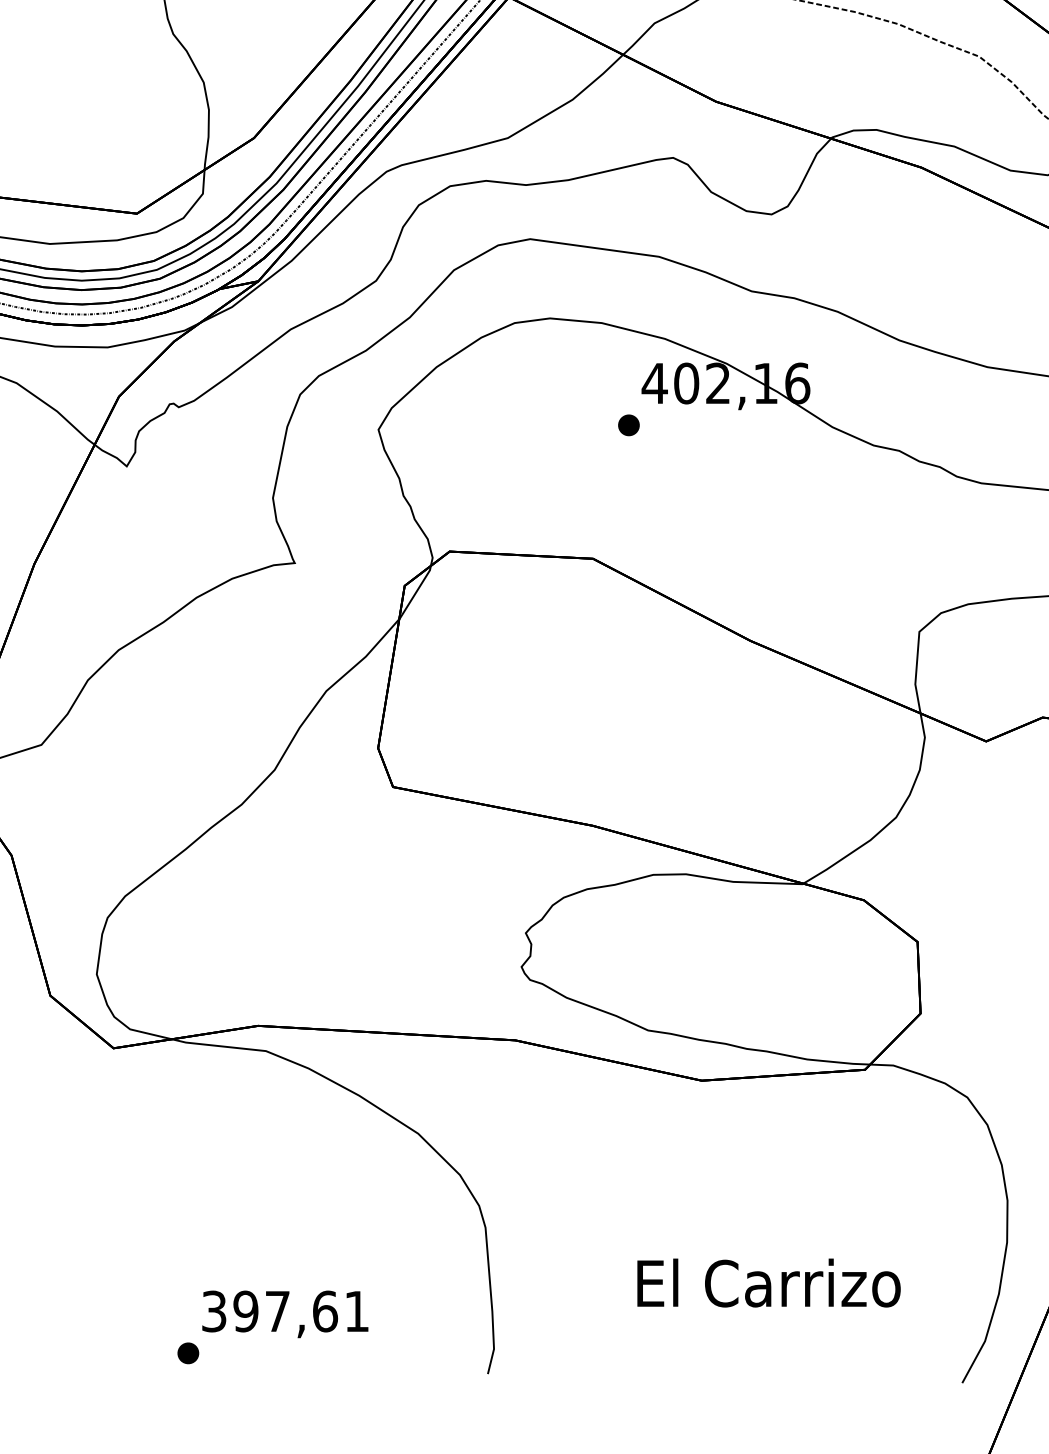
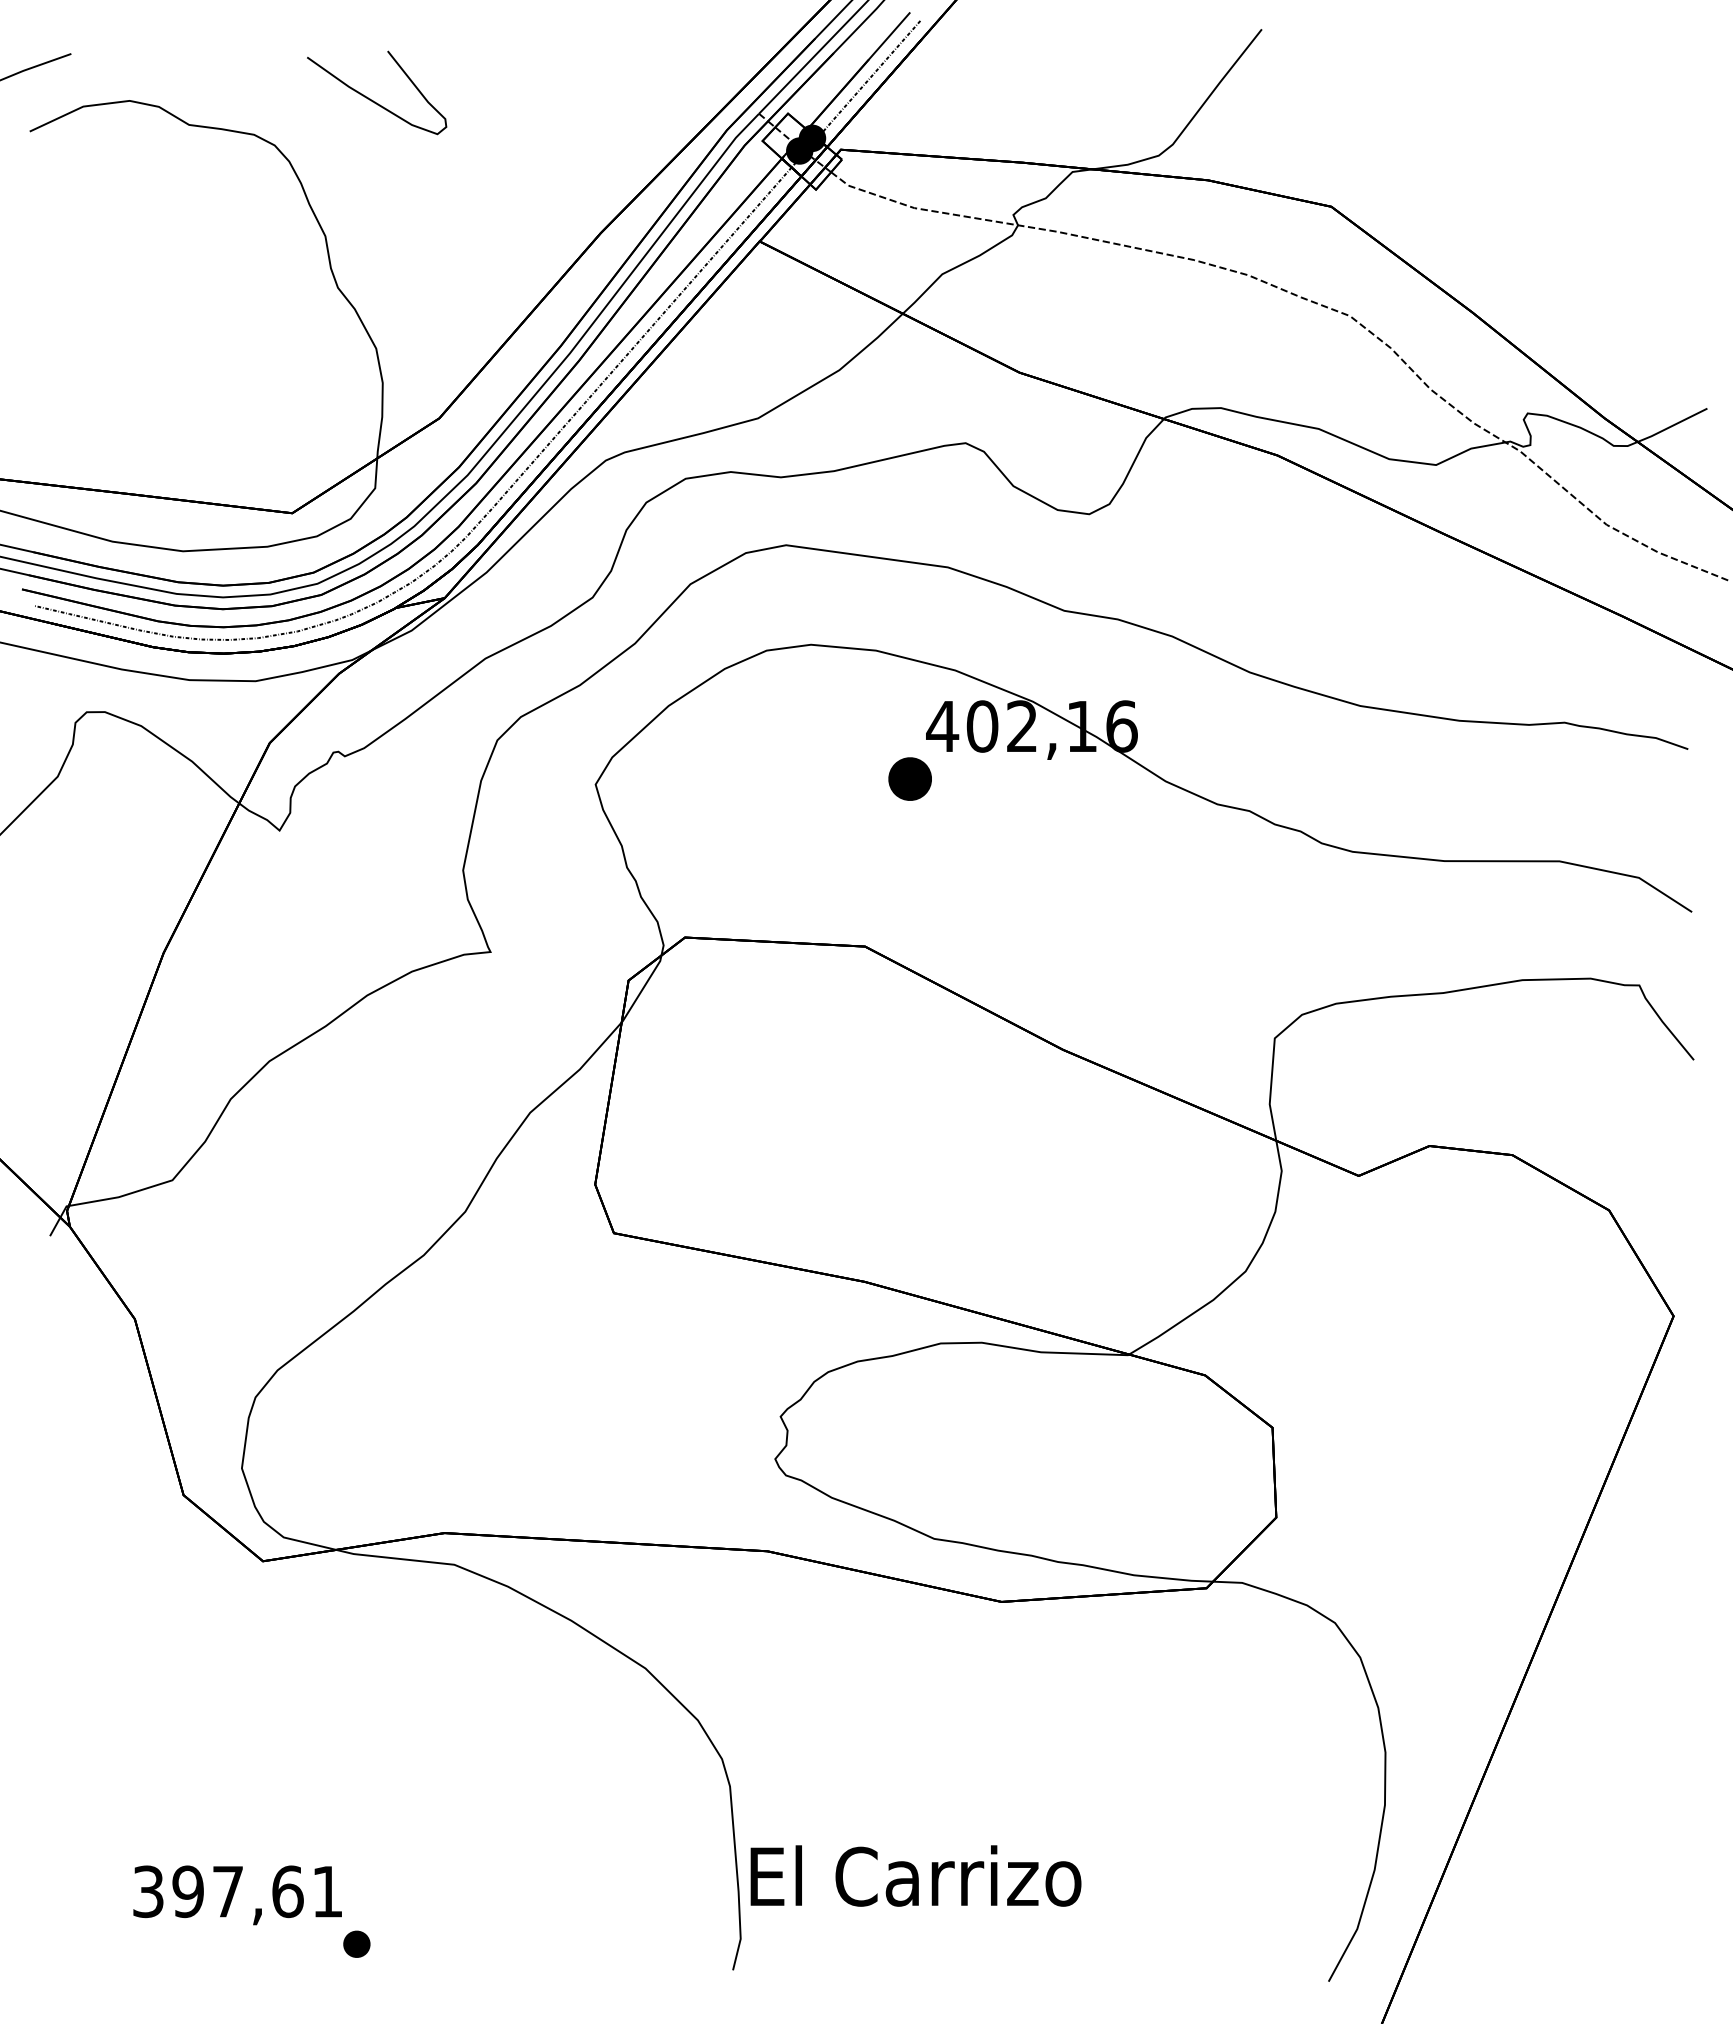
part: (628, 424) -> (909, 778), size x1.6
text: (768, 1282) -> (915, 1875), moved
text: (285, 1314) -> (237, 1895), moved

